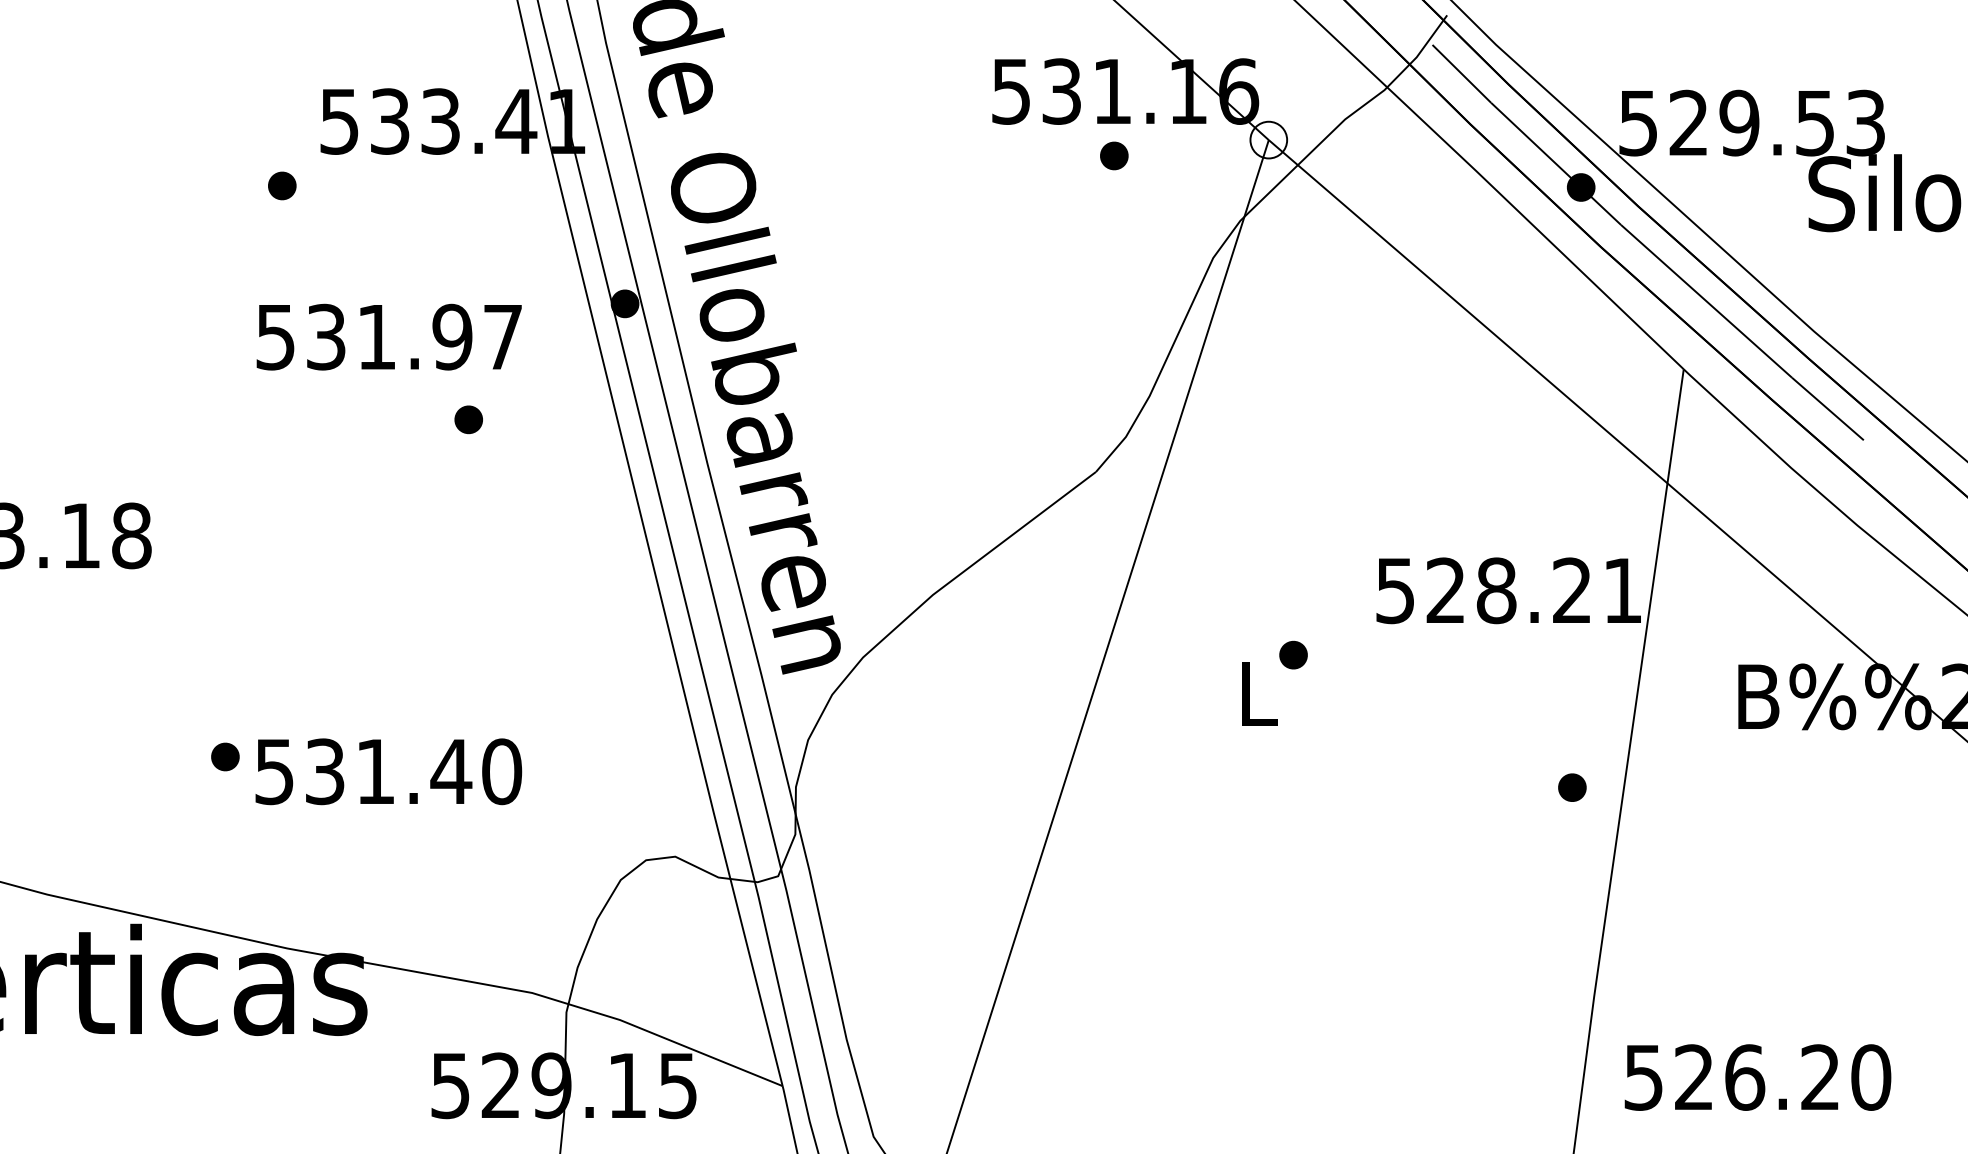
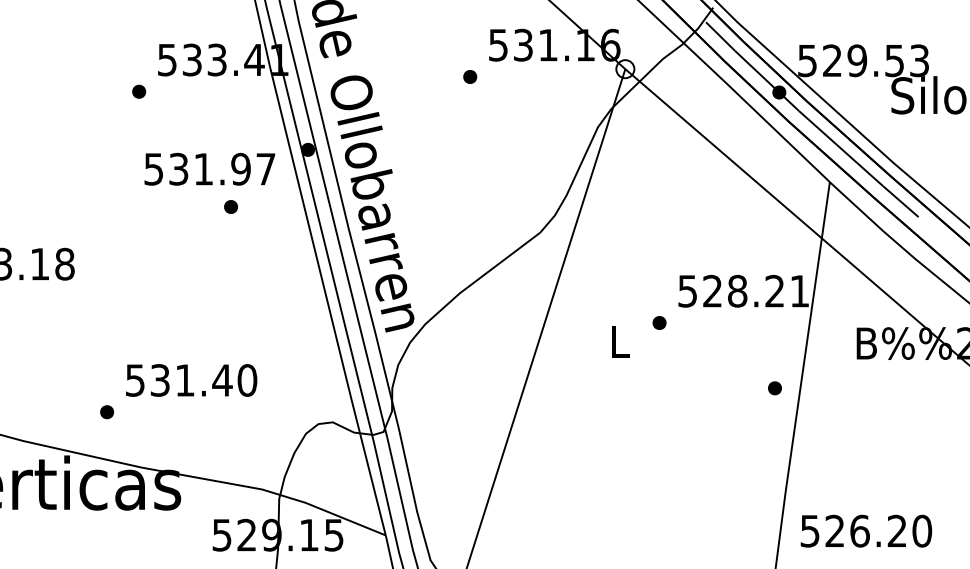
part: (1114, 154) -> (470, 76), moved
text: (388, 337) -> (209, 169), moved
part: (1293, 654) -> (659, 322), moved
part: (226, 757) -> (107, 412), moved

